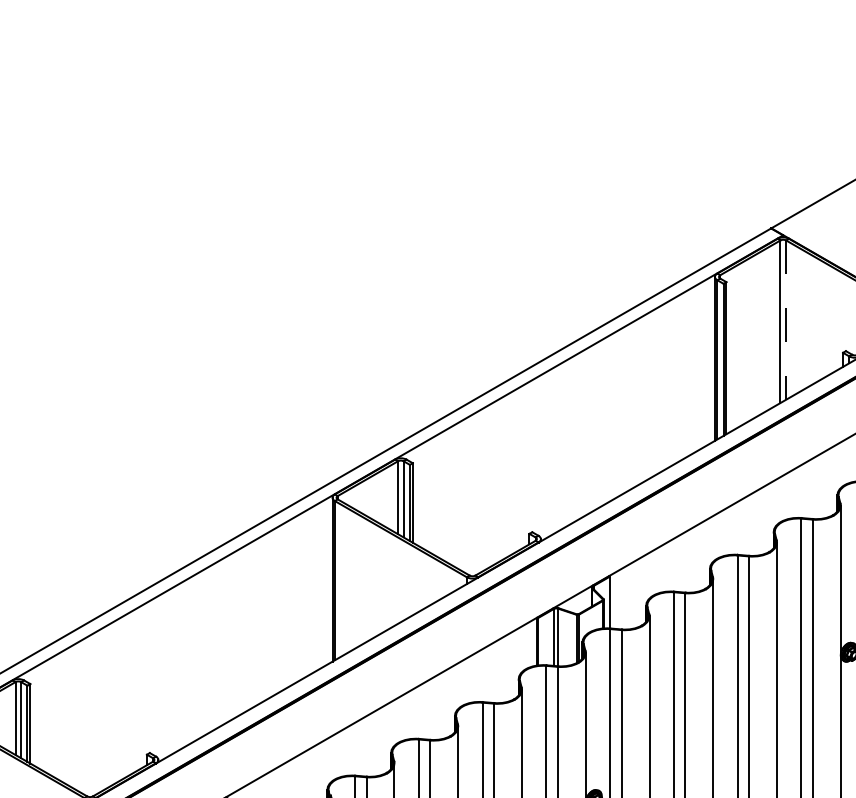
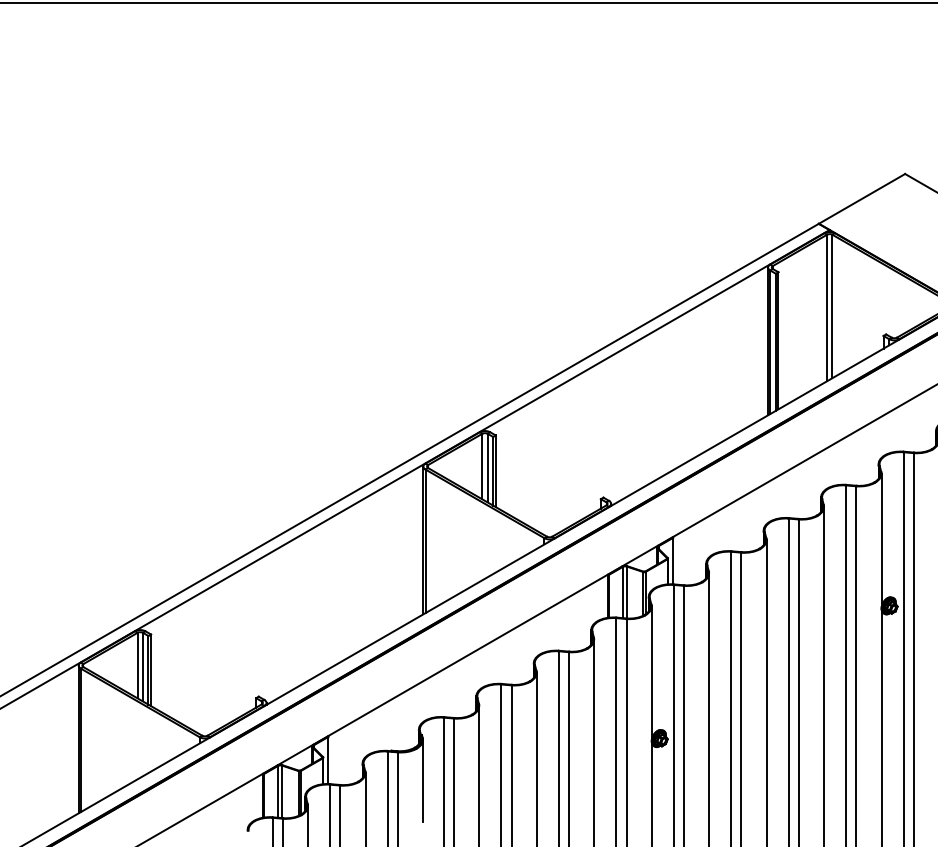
line: (786, 320) -> (832, 306), dashed -> solid

